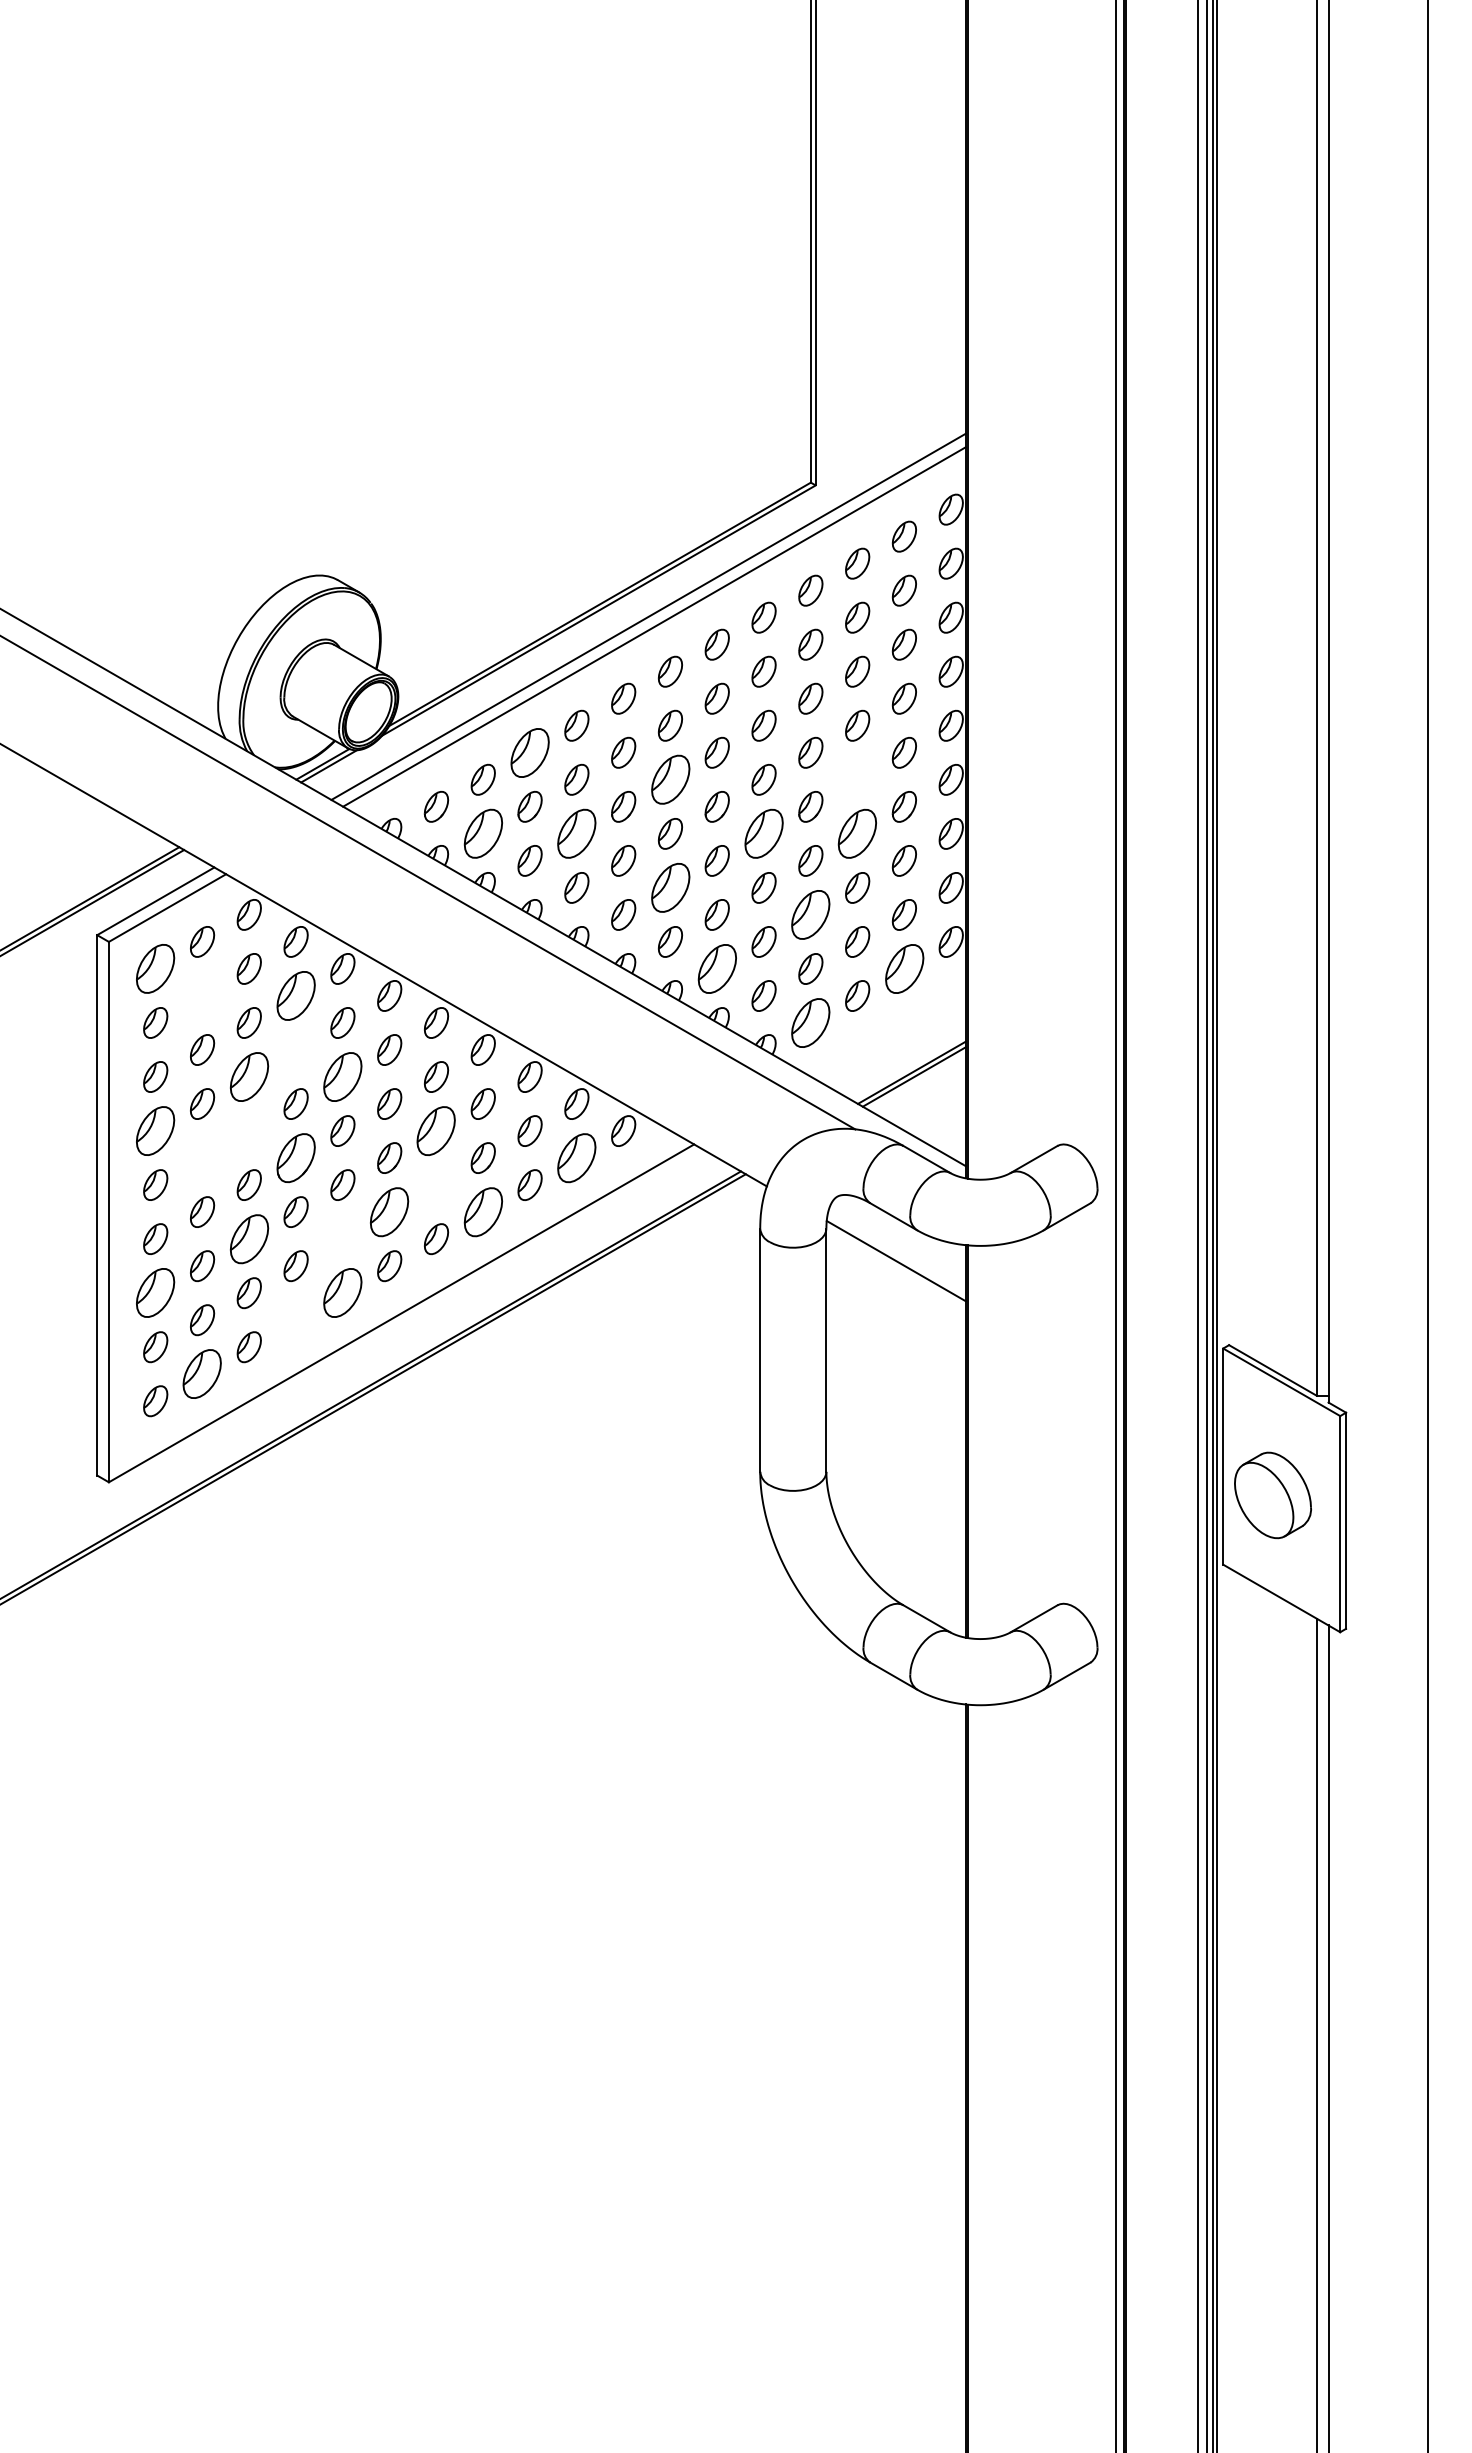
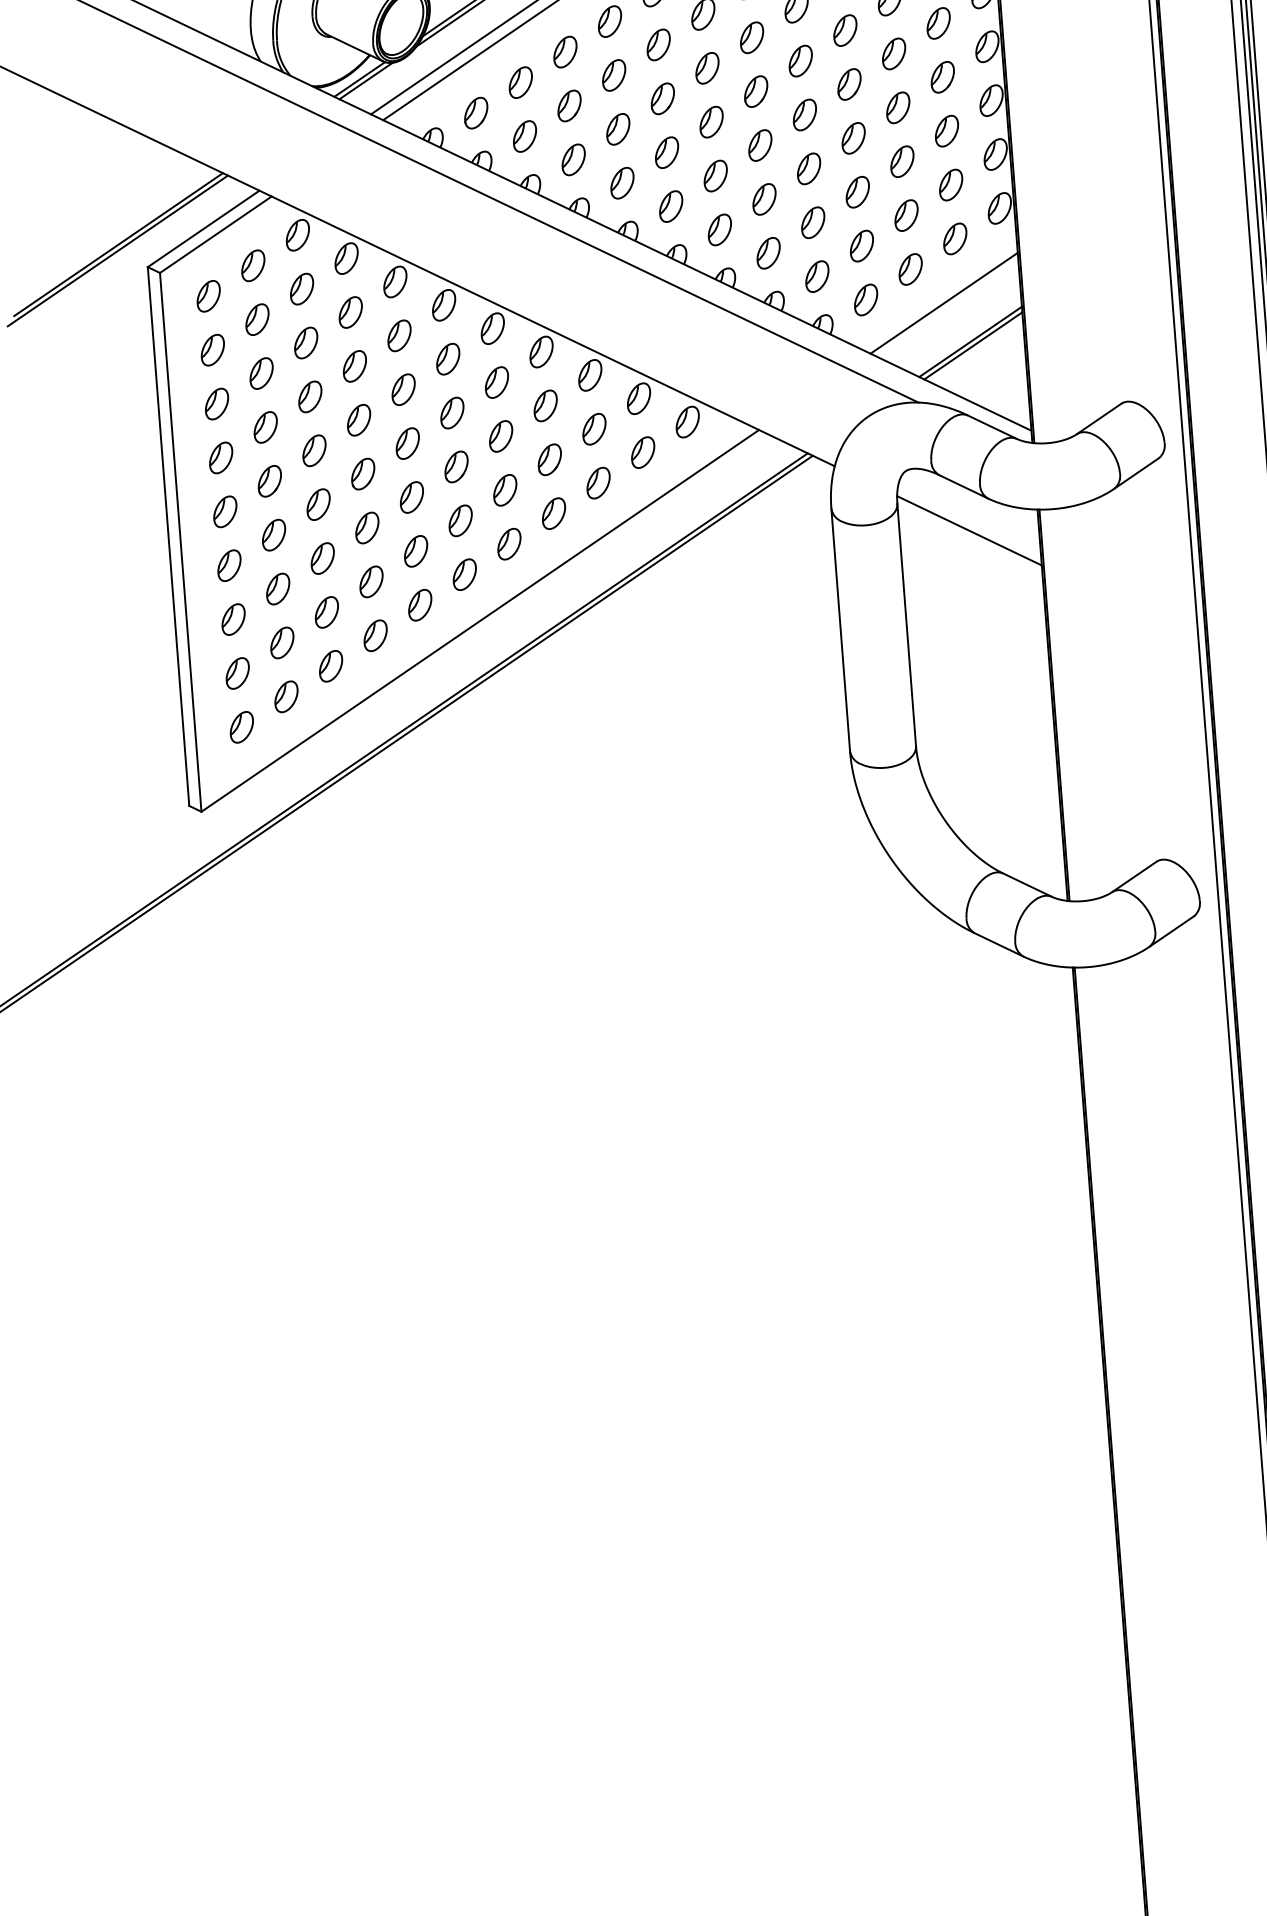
part: (529, 752) -> (564, 51), size x0.62
part: (669, 779) -> (706, 68), size x0.62
part: (857, 779) -> (893, 53), added
part: (482, 833) -> (524, 136), size x0.62
part: (576, 833) -> (617, 129), size x0.62
part: (763, 833) -> (804, 114), size x0.62
part: (857, 833) -> (898, 107), size x0.62
part: (669, 887) -> (714, 175), size x0.62
part: (810, 914) -> (857, 191), size x0.62
part: (155, 968) -> (208, 295), size x0.62
part: (716, 968) -> (767, 252), size x0.62
part: (903, 968) -> (954, 238), size x0.62
part: (202, 995) -> (257, 319), added
part: (295, 995) -> (350, 312), size x0.62
part: (810, 1022) -> (865, 299), size x0.62
line: (888, 1031) -> (944, 302), added
part: (295, 1049) -> (354, 365), added
part: (248, 1076) -> (309, 396), size x0.62
part: (342, 1076) -> (403, 389), size x0.62
part: (155, 1130) -> (220, 457), size x0.62
part: (248, 1130) -> (313, 450), added
part: (436, 1130) -> (501, 435), size x0.62
part: (202, 1157) -> (269, 480), added
part: (295, 1157) -> (362, 473), size x0.62
part: (576, 1157) -> (642, 452), size x0.62
part: (436, 1184) -> (505, 489), added
part: (389, 1211) -> (460, 520), size x0.62
part: (482, 1211) -> (553, 513), size x0.62
part: (248, 1238) -> (321, 557), size x0.62
part: (342, 1239) -> (415, 551), added
part: (155, 1293) -> (233, 619), size x0.62
part: (342, 1293) -> (419, 605), size x0.62
part: (295, 1320) -> (375, 636), added
part: (202, 1374) -> (286, 697), size x0.62

